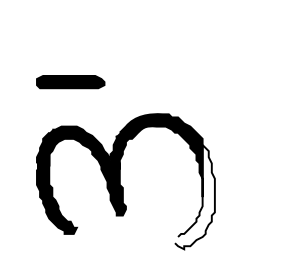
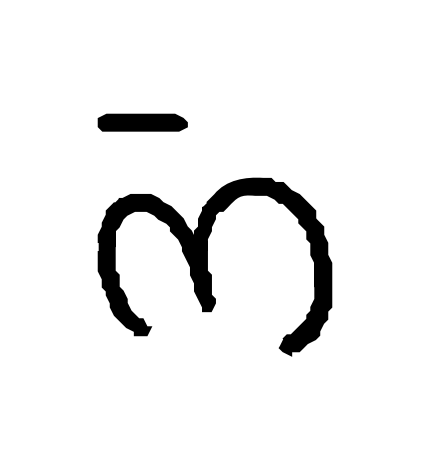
part: (70, 81) -> (142, 122), moved
fill: (195, 196) -> (305, 286), added

